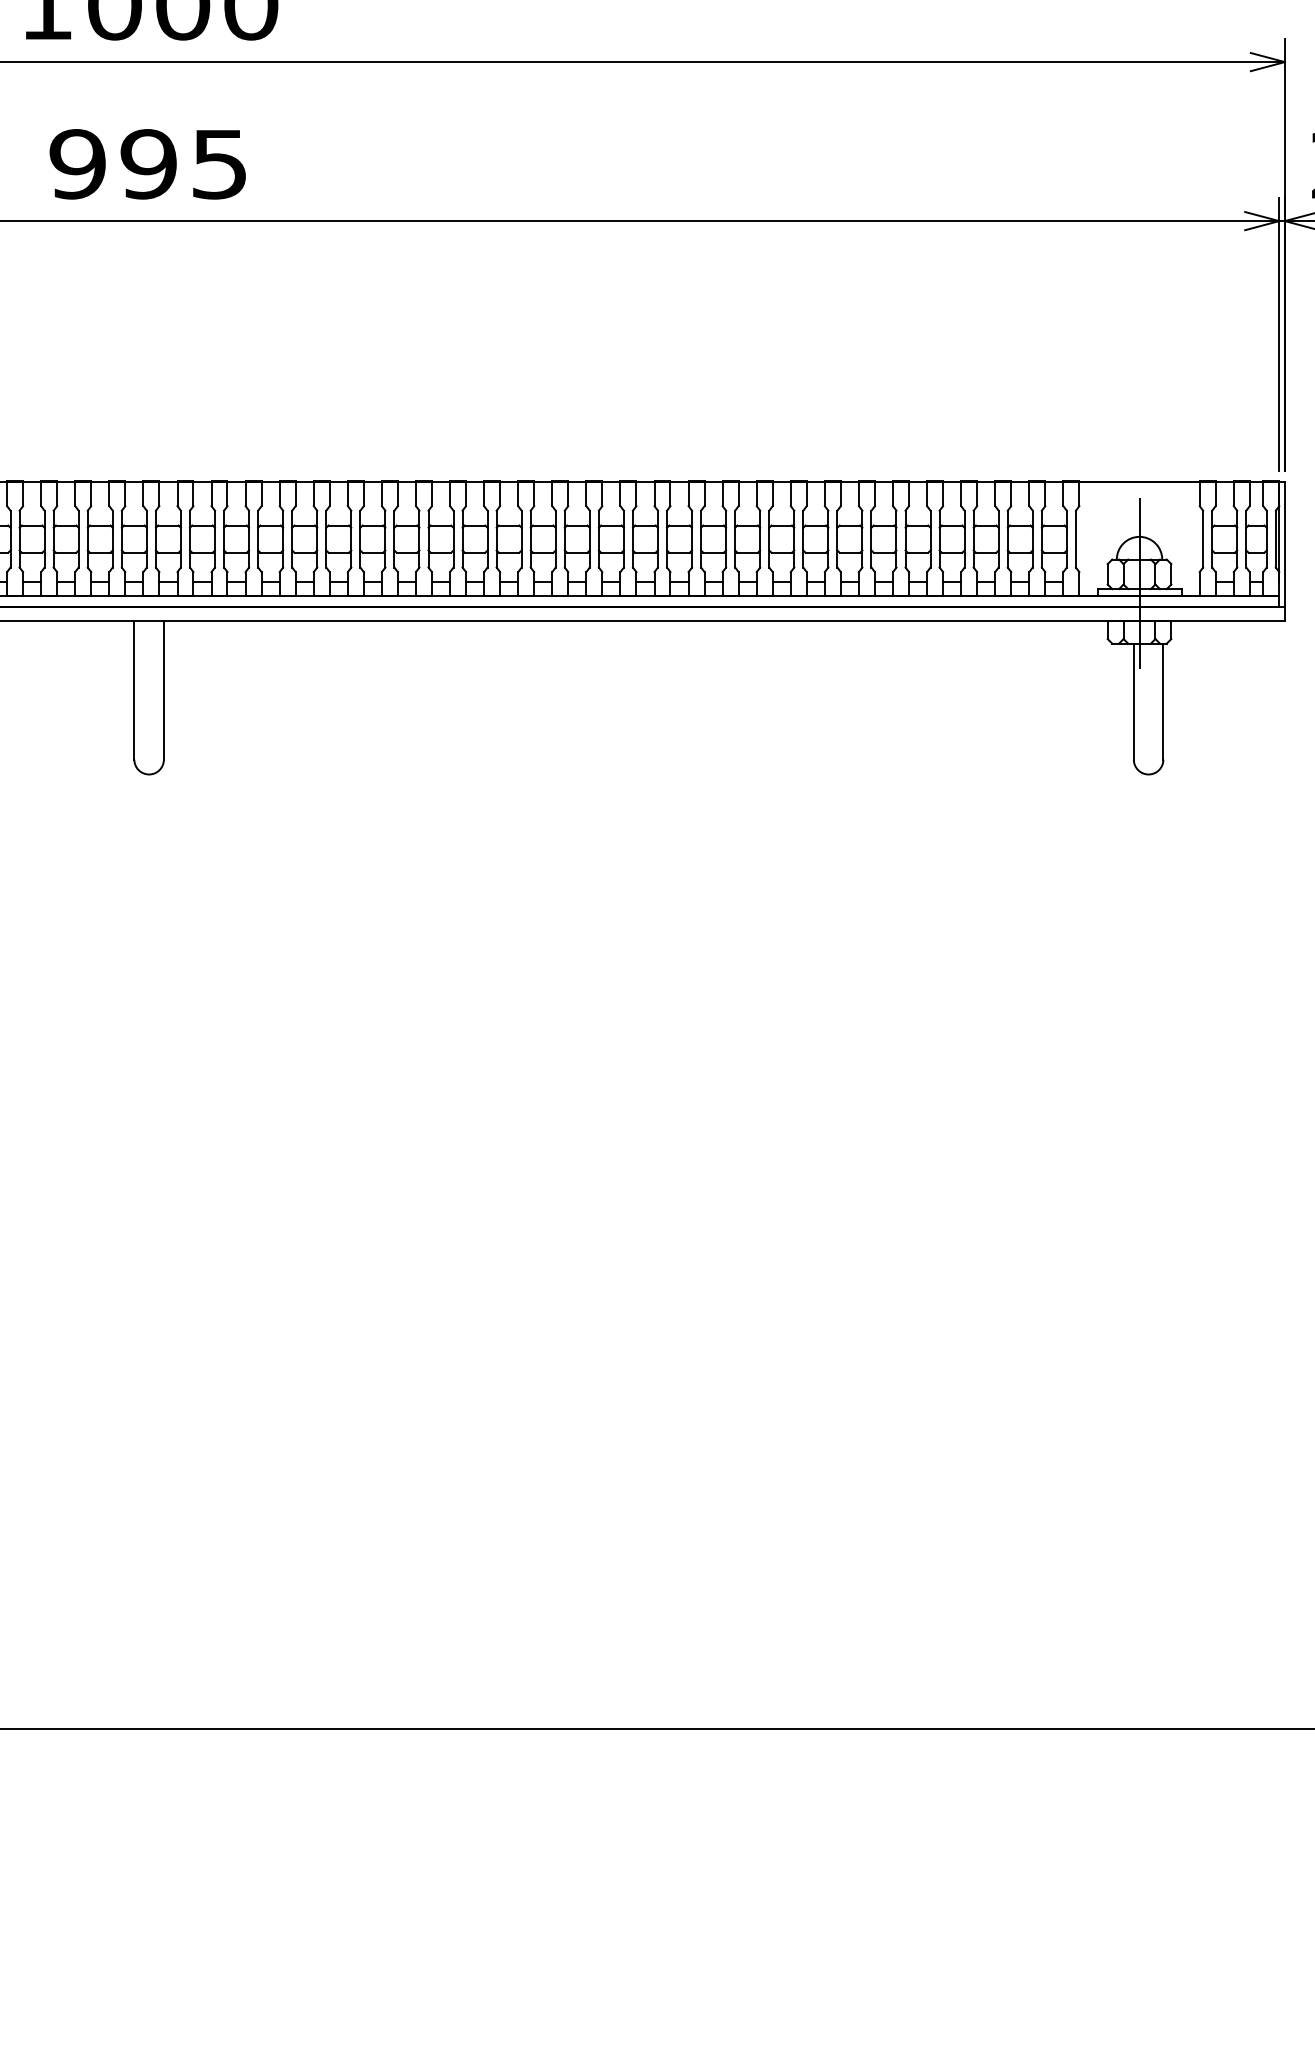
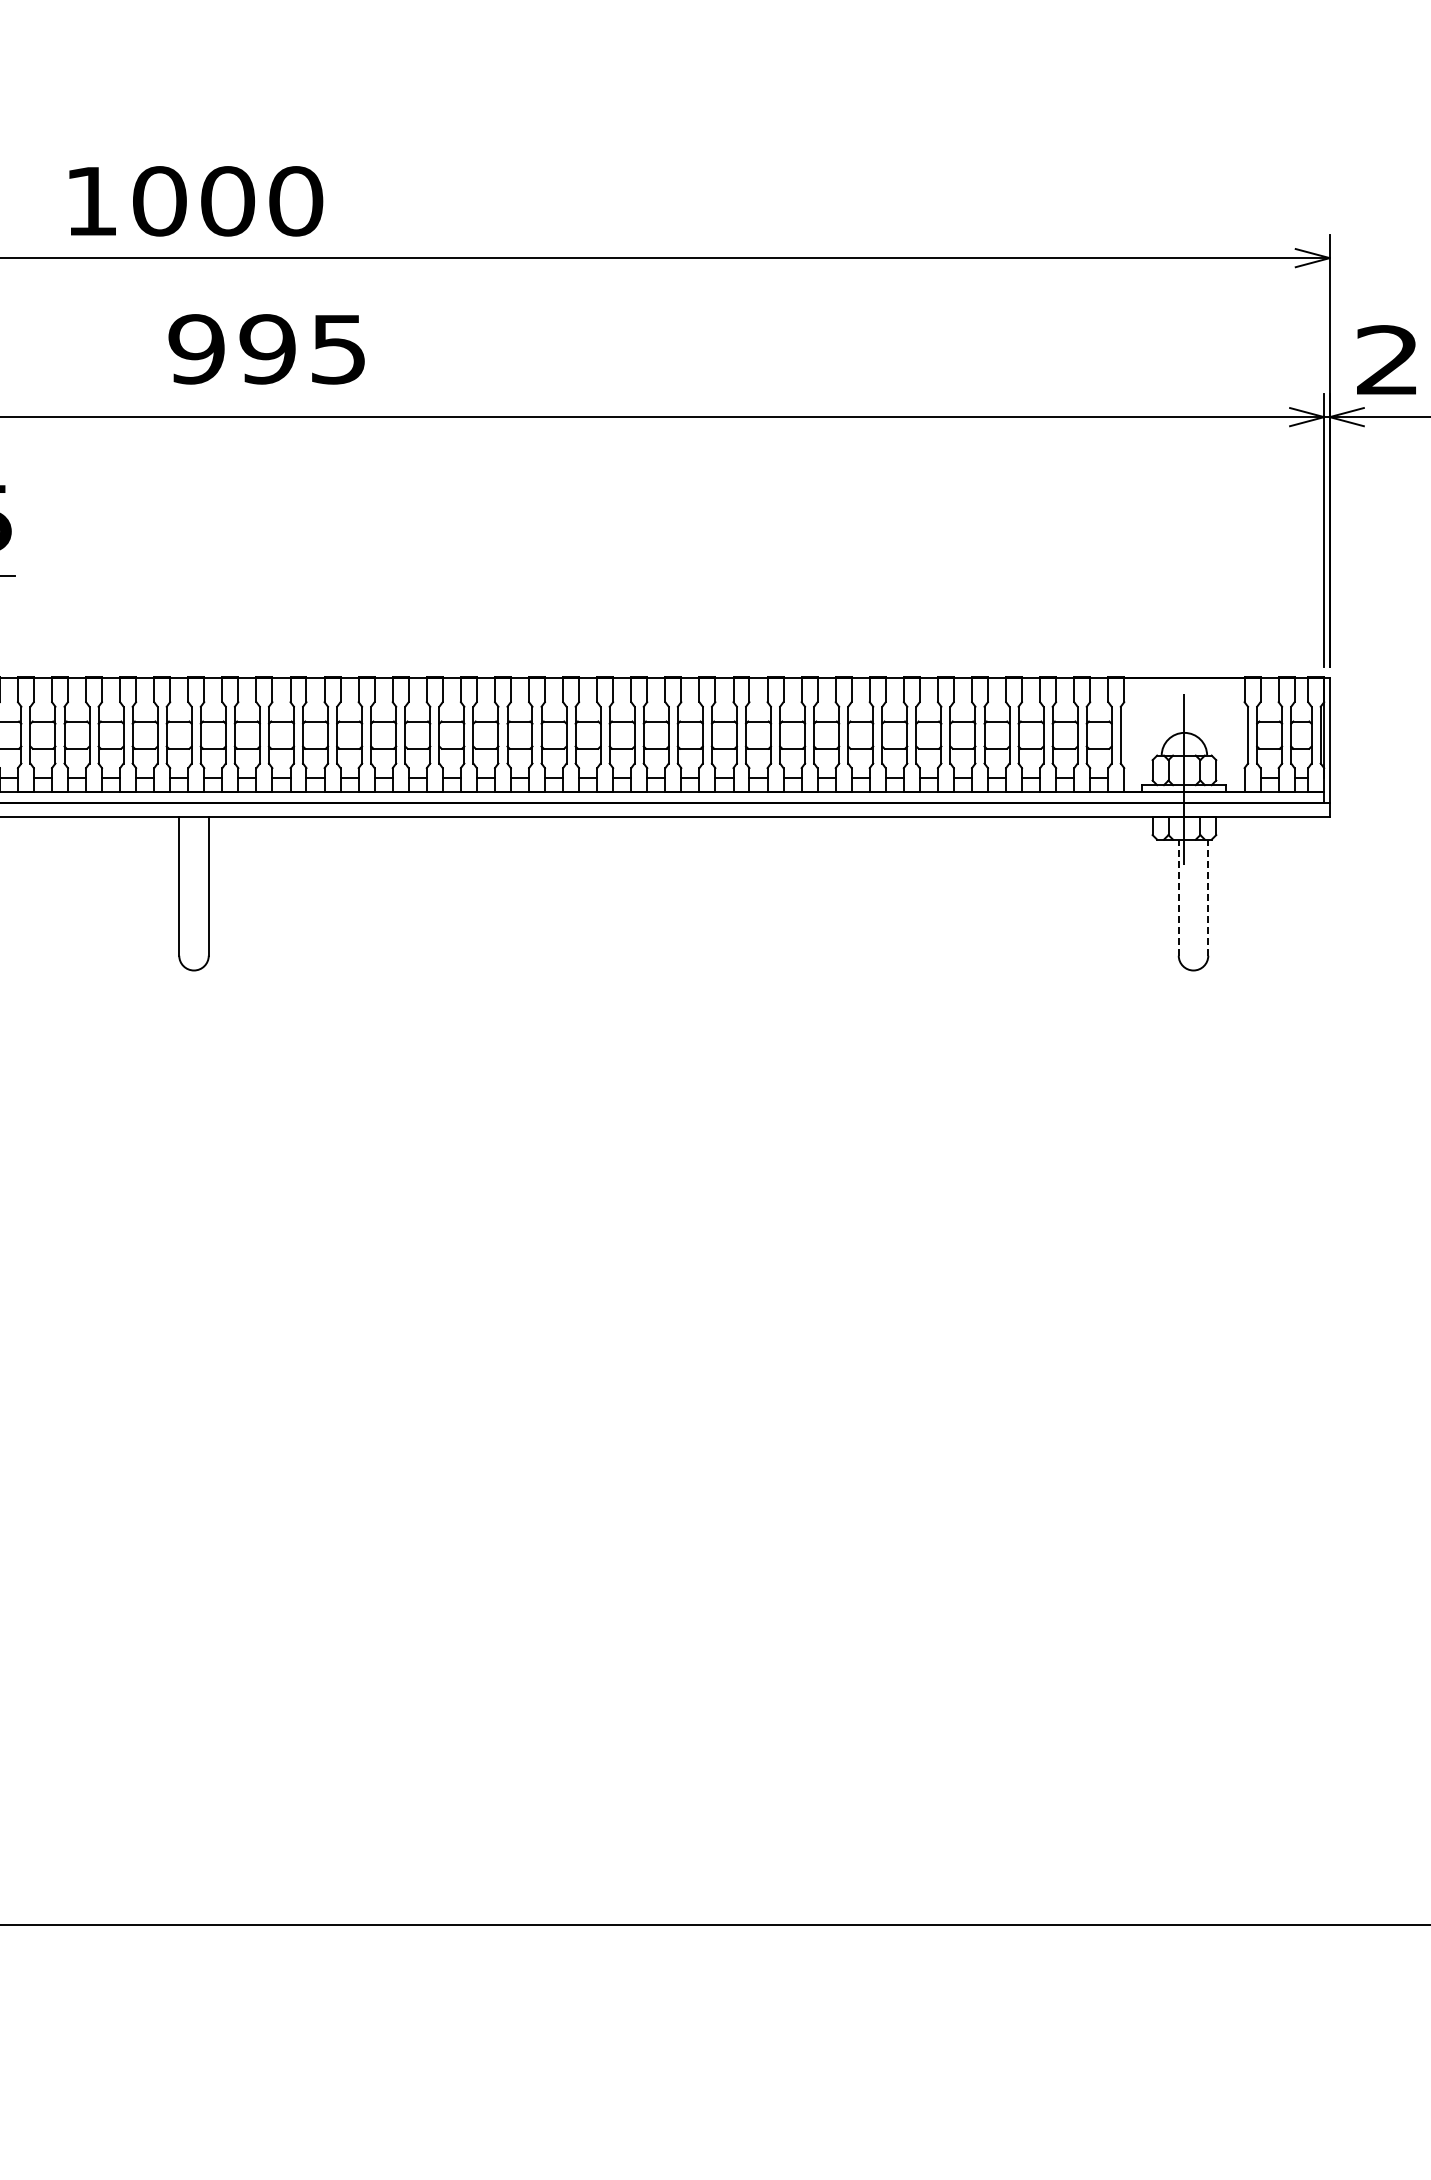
text: (147, 164) -> (266, 349), moved
line: (1133, 701) -> (1178, 897), solid -> dashed
line: (1163, 701) -> (1208, 897), solid -> dashed

